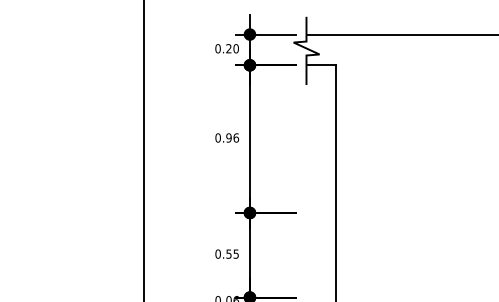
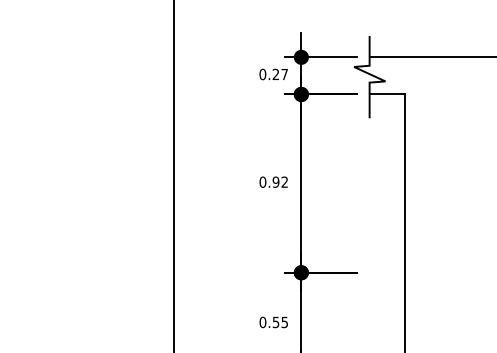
text: (235, 48) -> (283, 74), 0.20 -> 0.27
text: (236, 137) -> (285, 181), 0.96 -> 0.92

